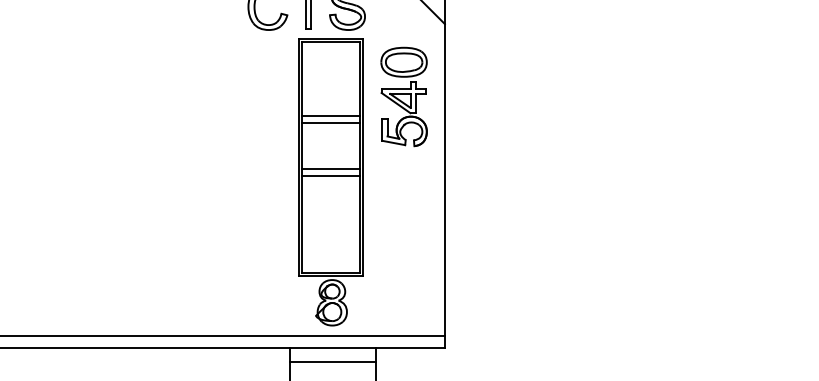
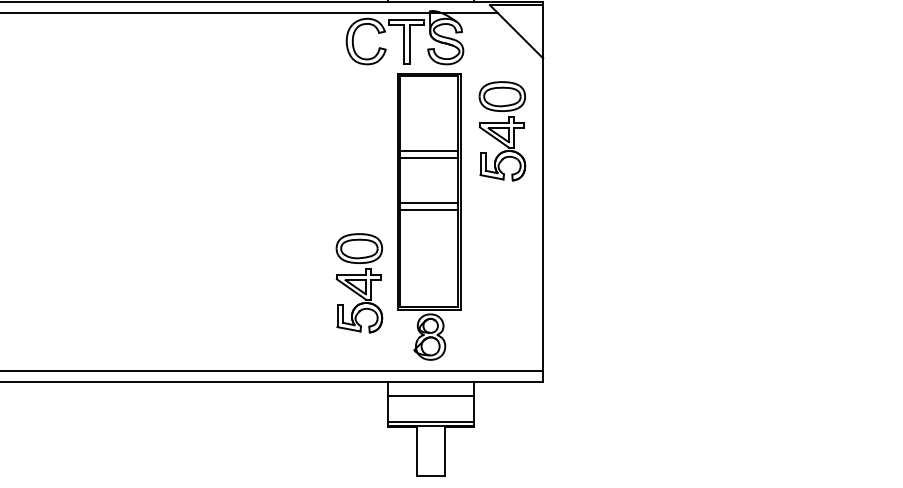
part: (261, 249) -> (359, 283), added

